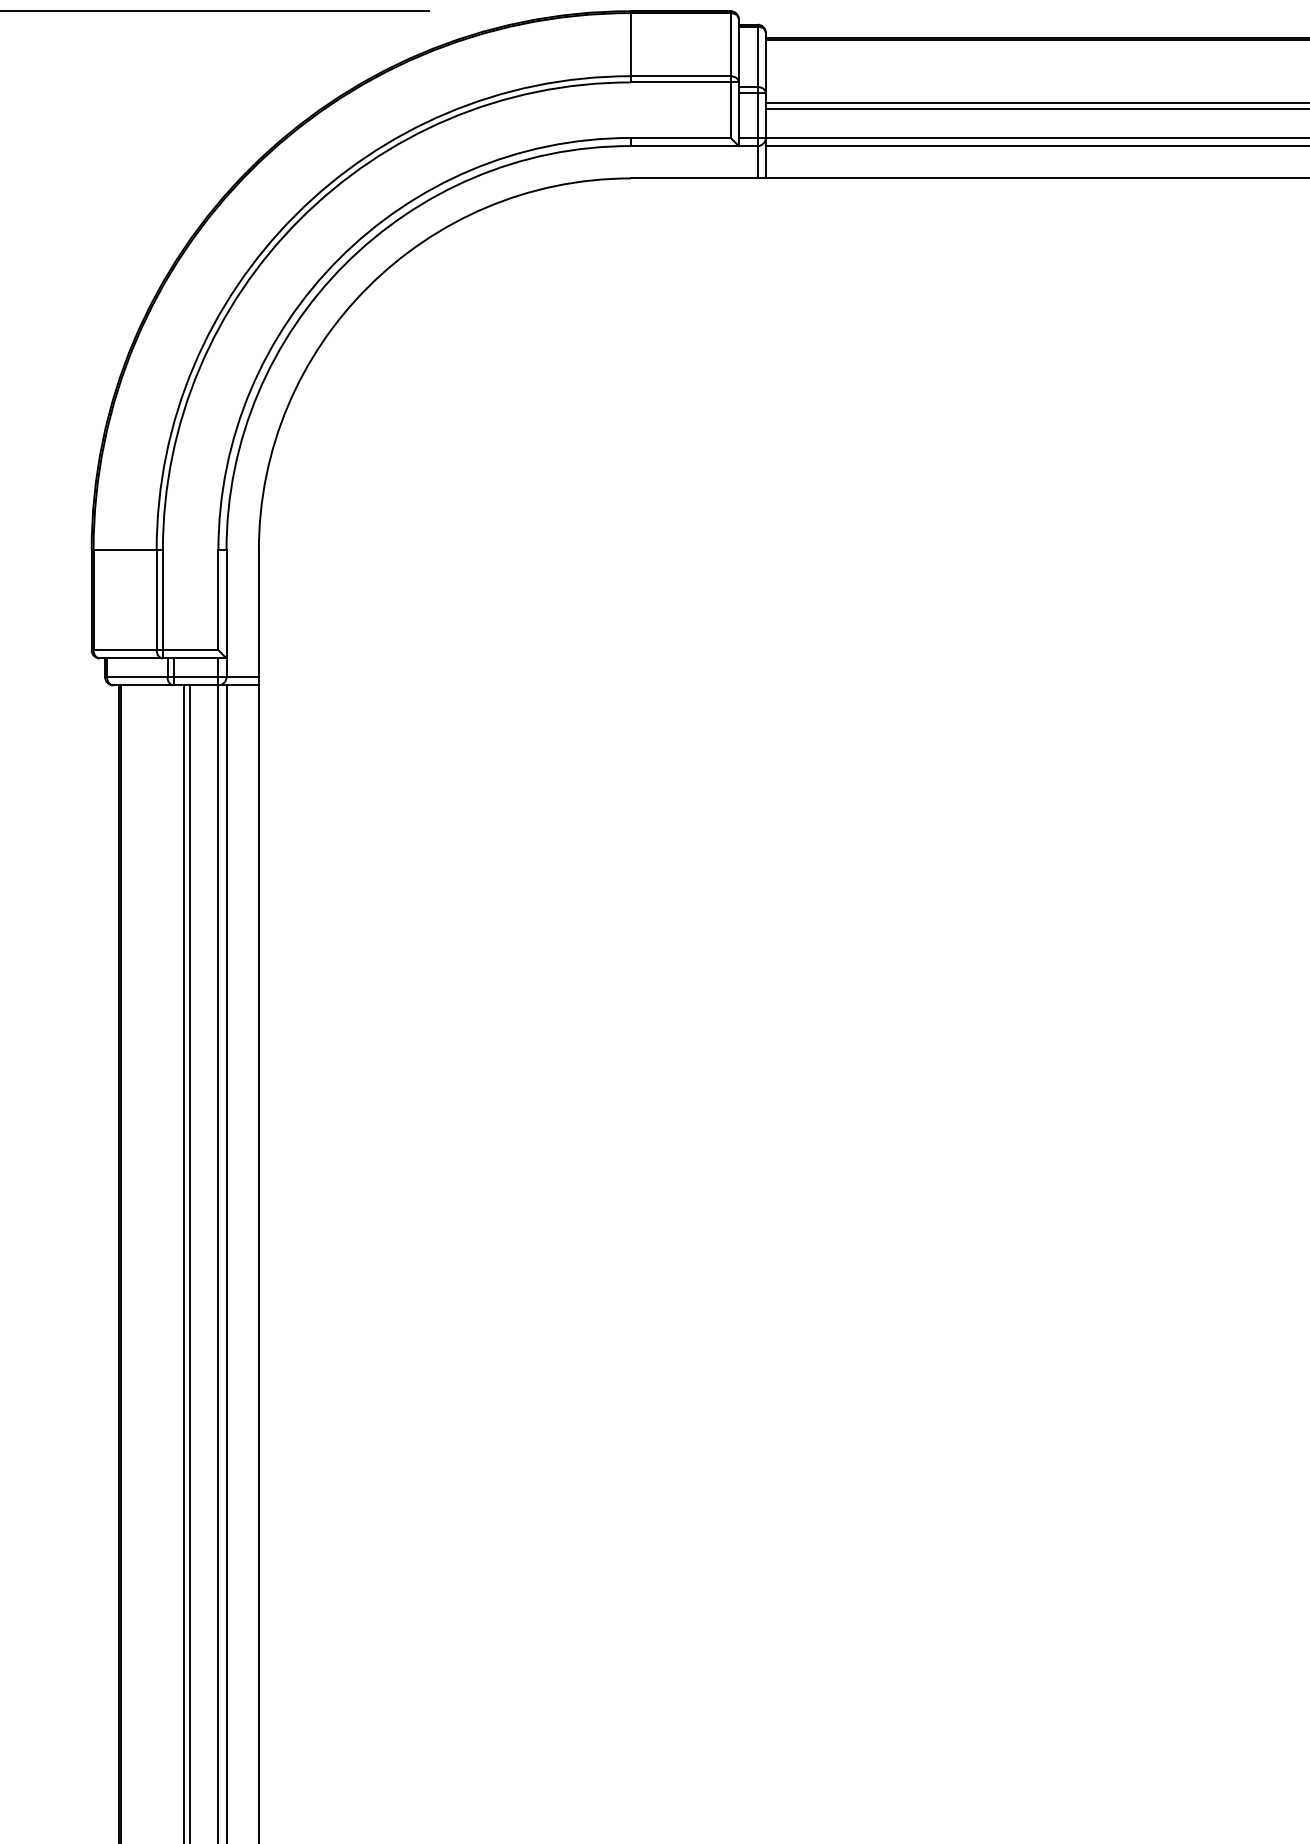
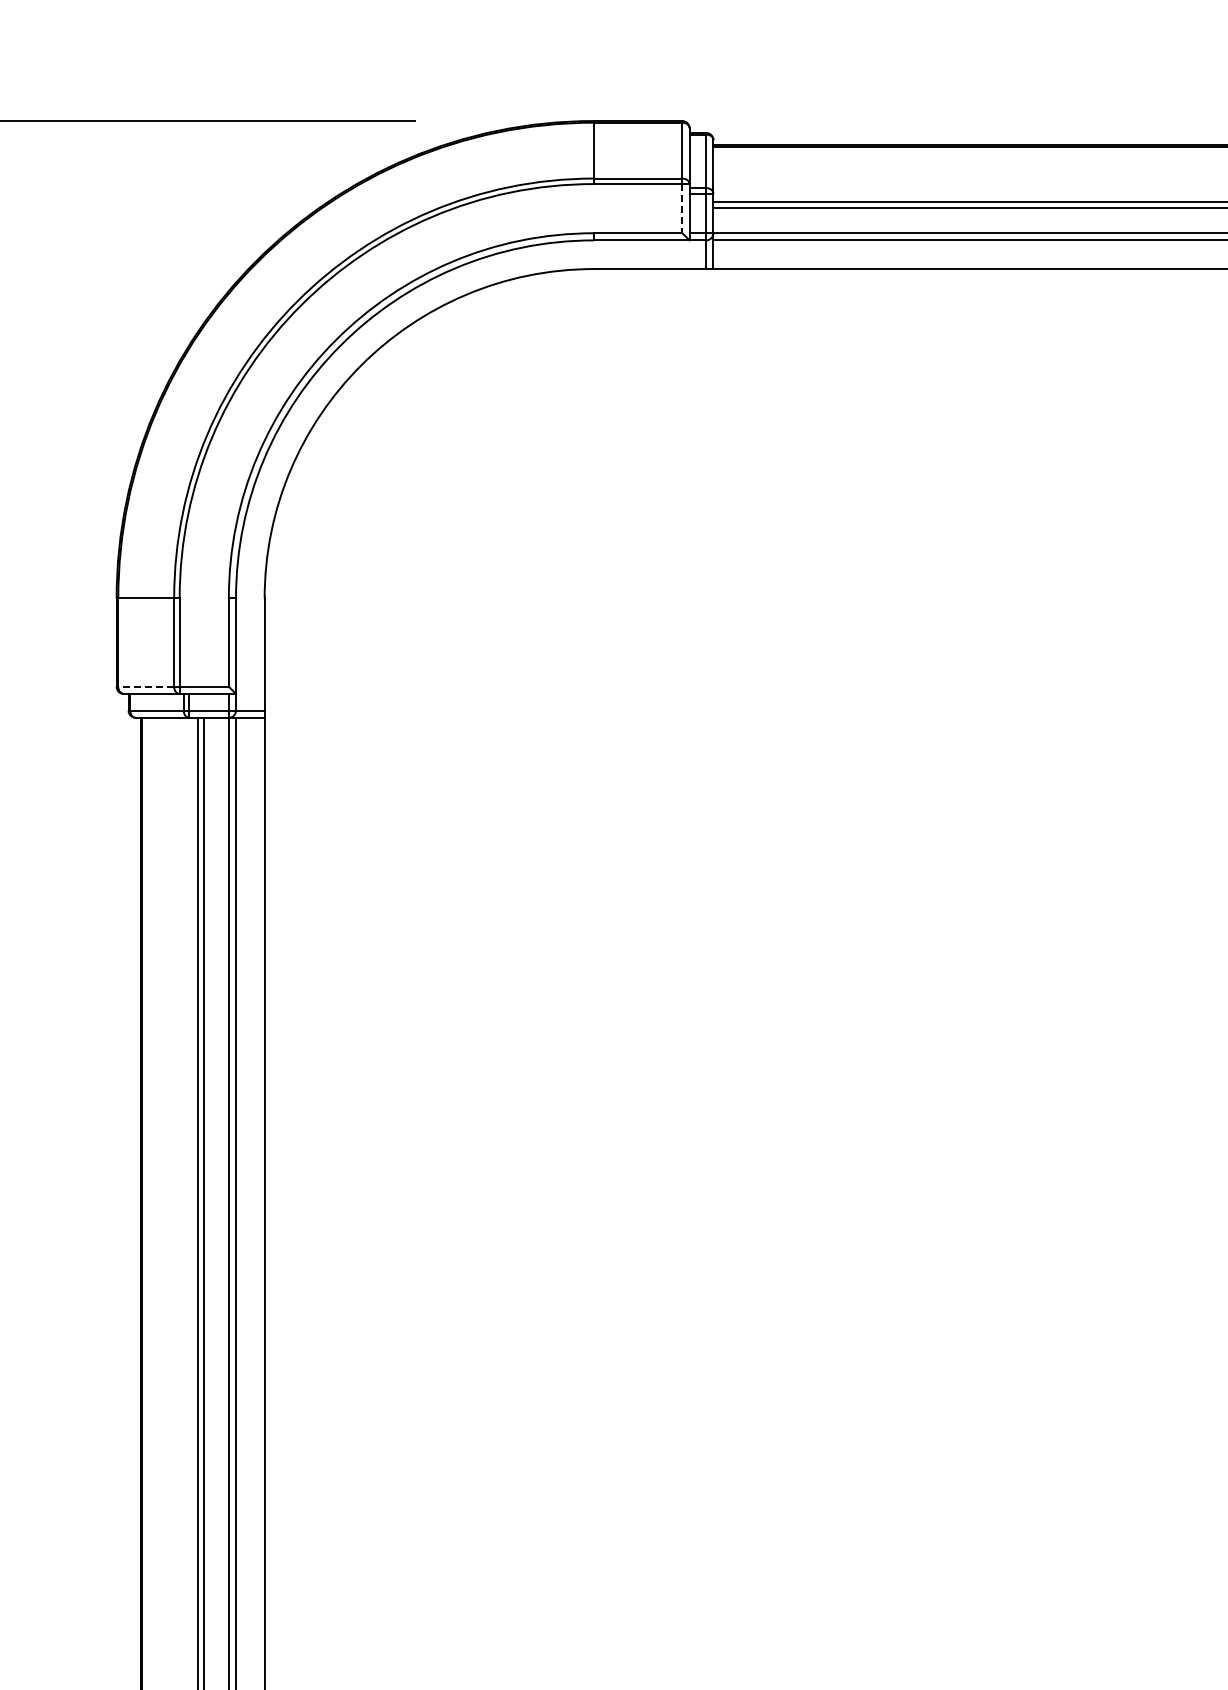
line: (730, 110) -> (682, 208), solid -> dashed
line: (125, 649) -> (146, 686), solid -> dashed

